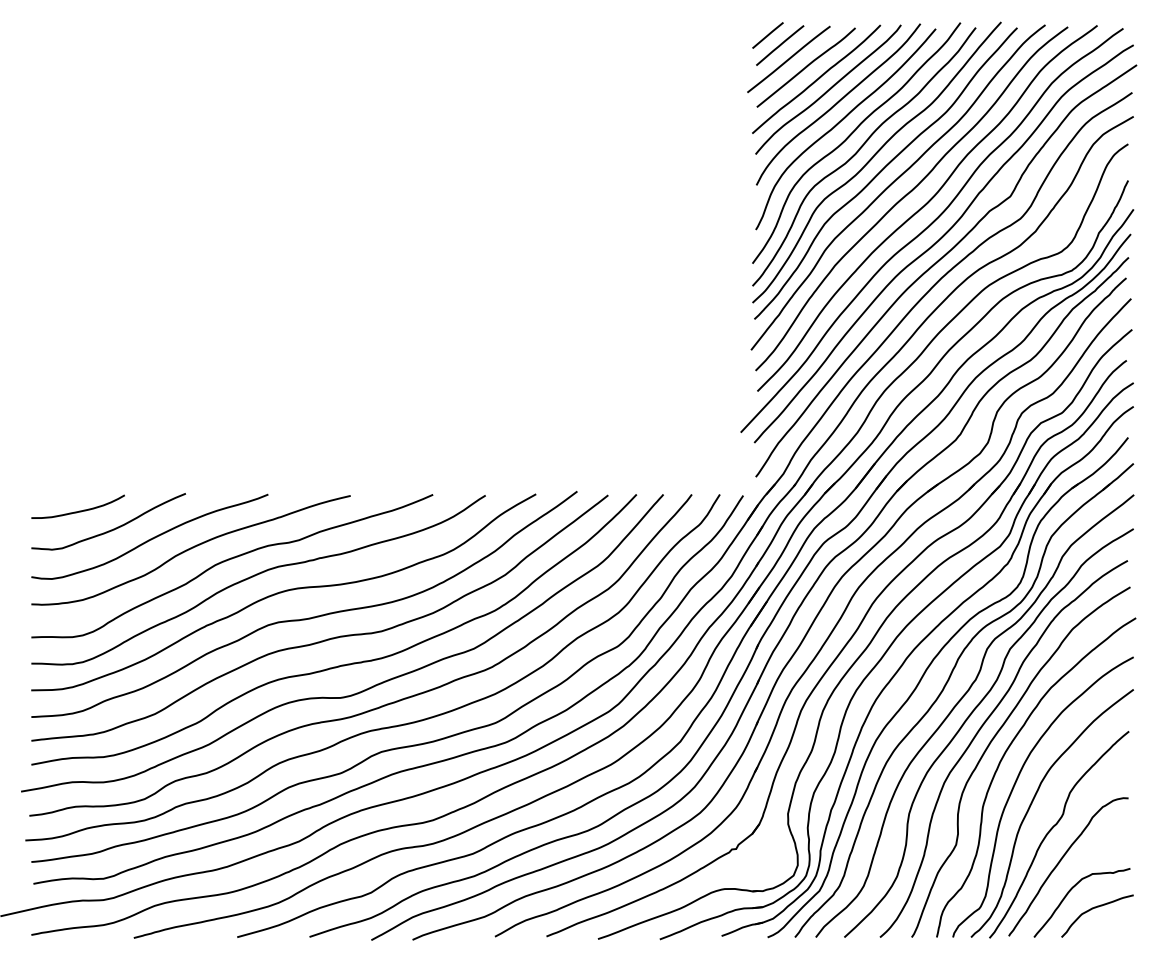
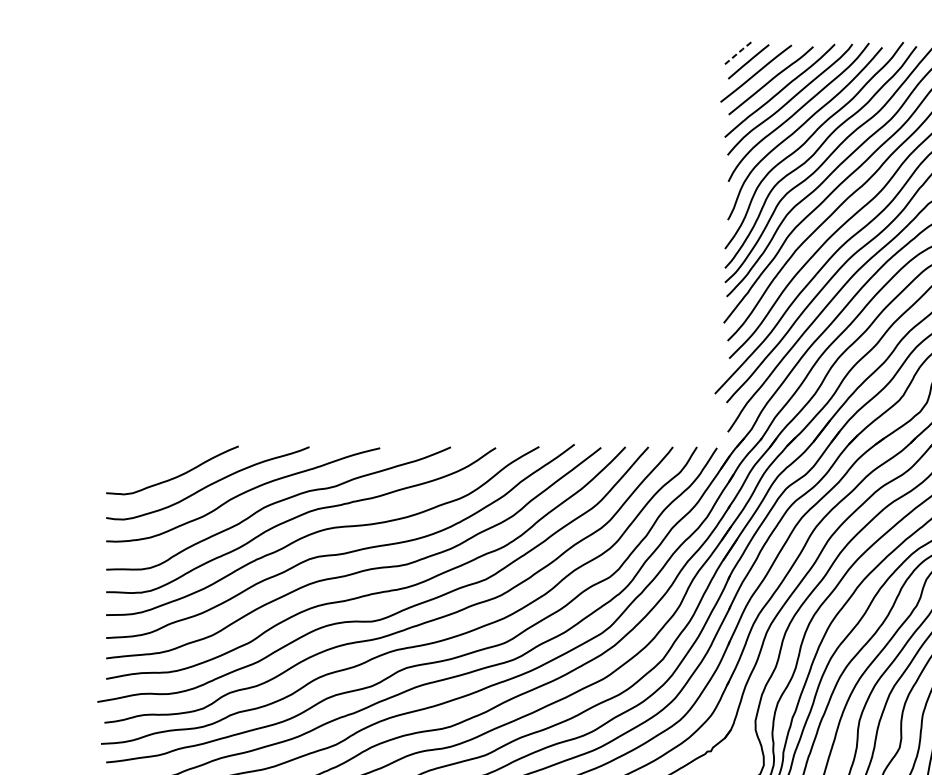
line: (768, 34) -> (738, 52), solid -> dashed
curve: (79, 510) -> (147, 460), removed

